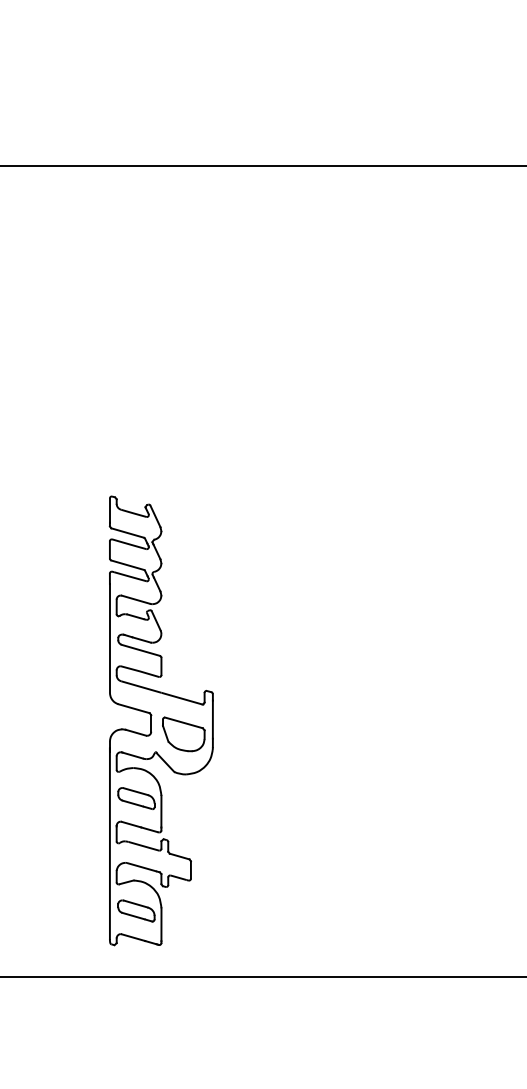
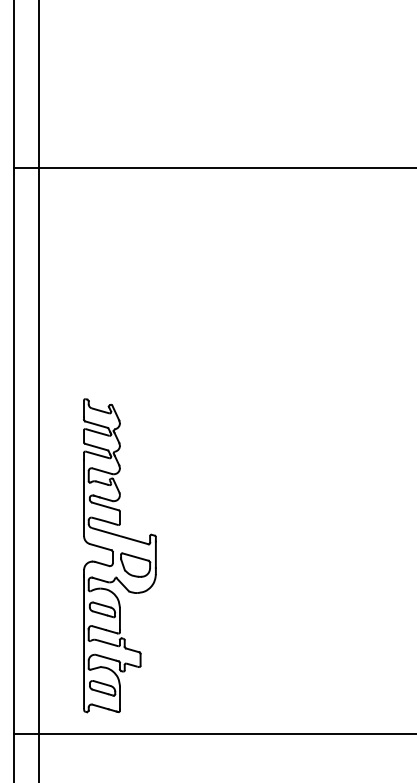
part: (160, 720) -> (119, 555), moved

